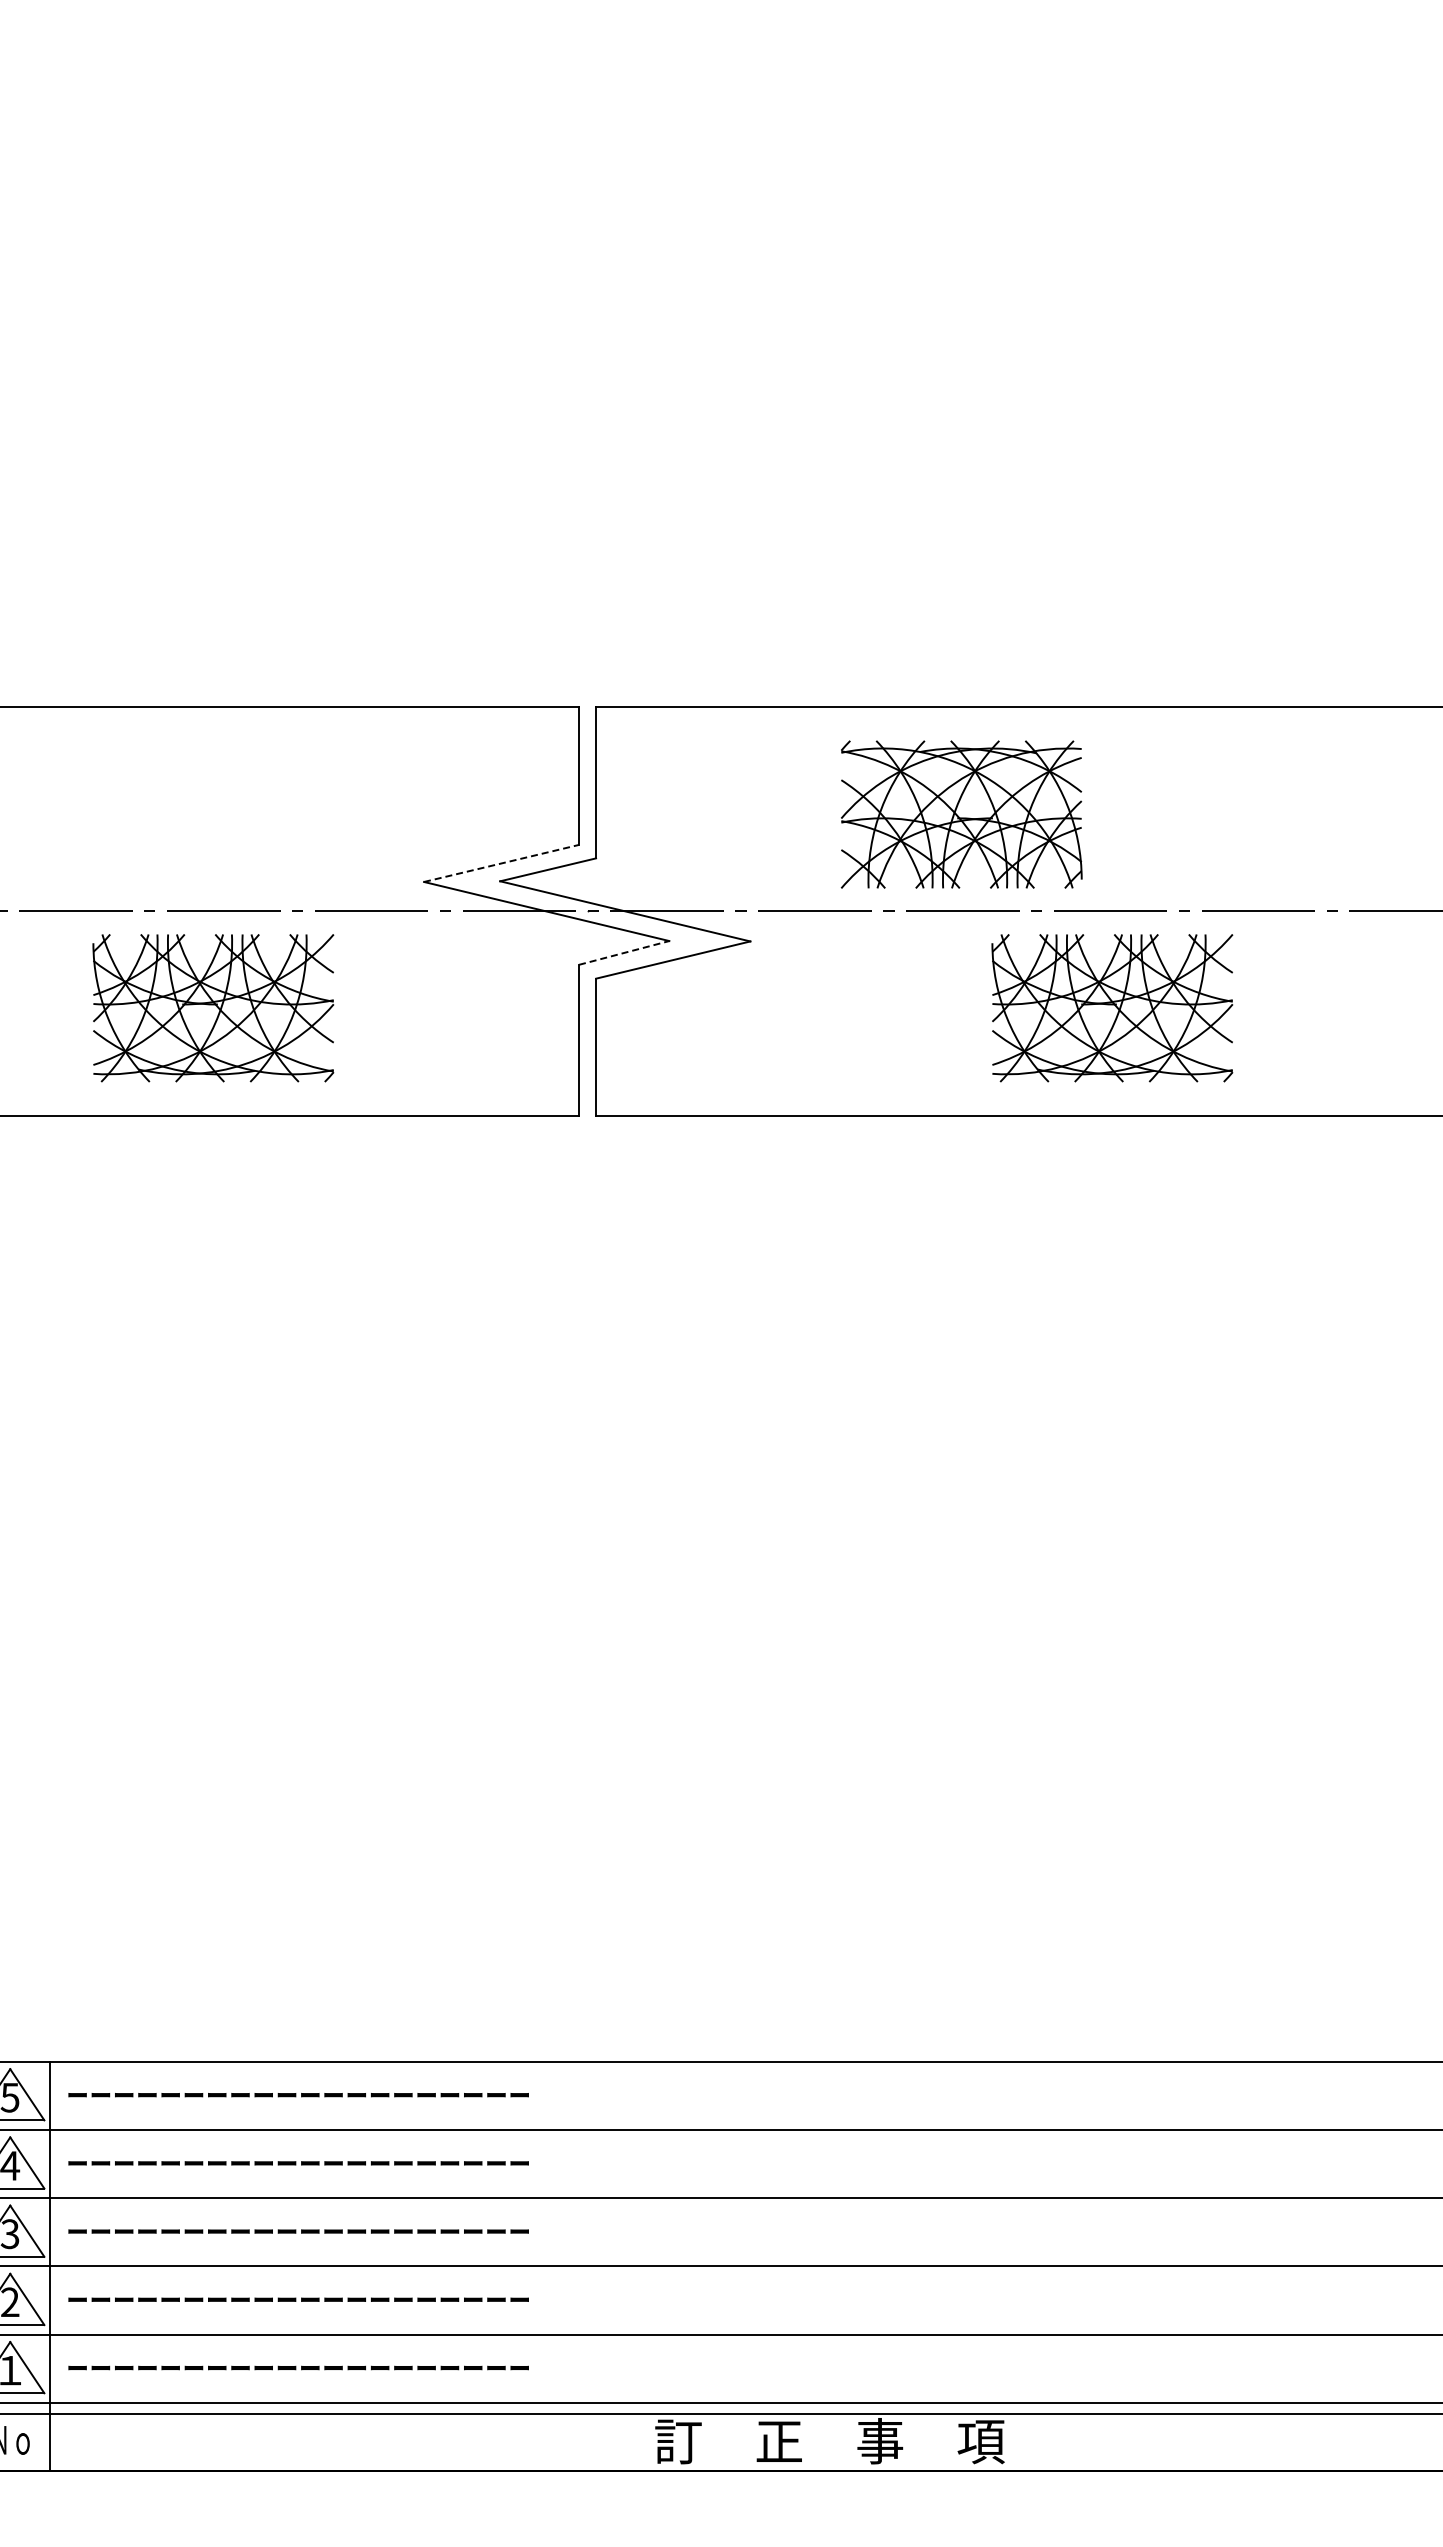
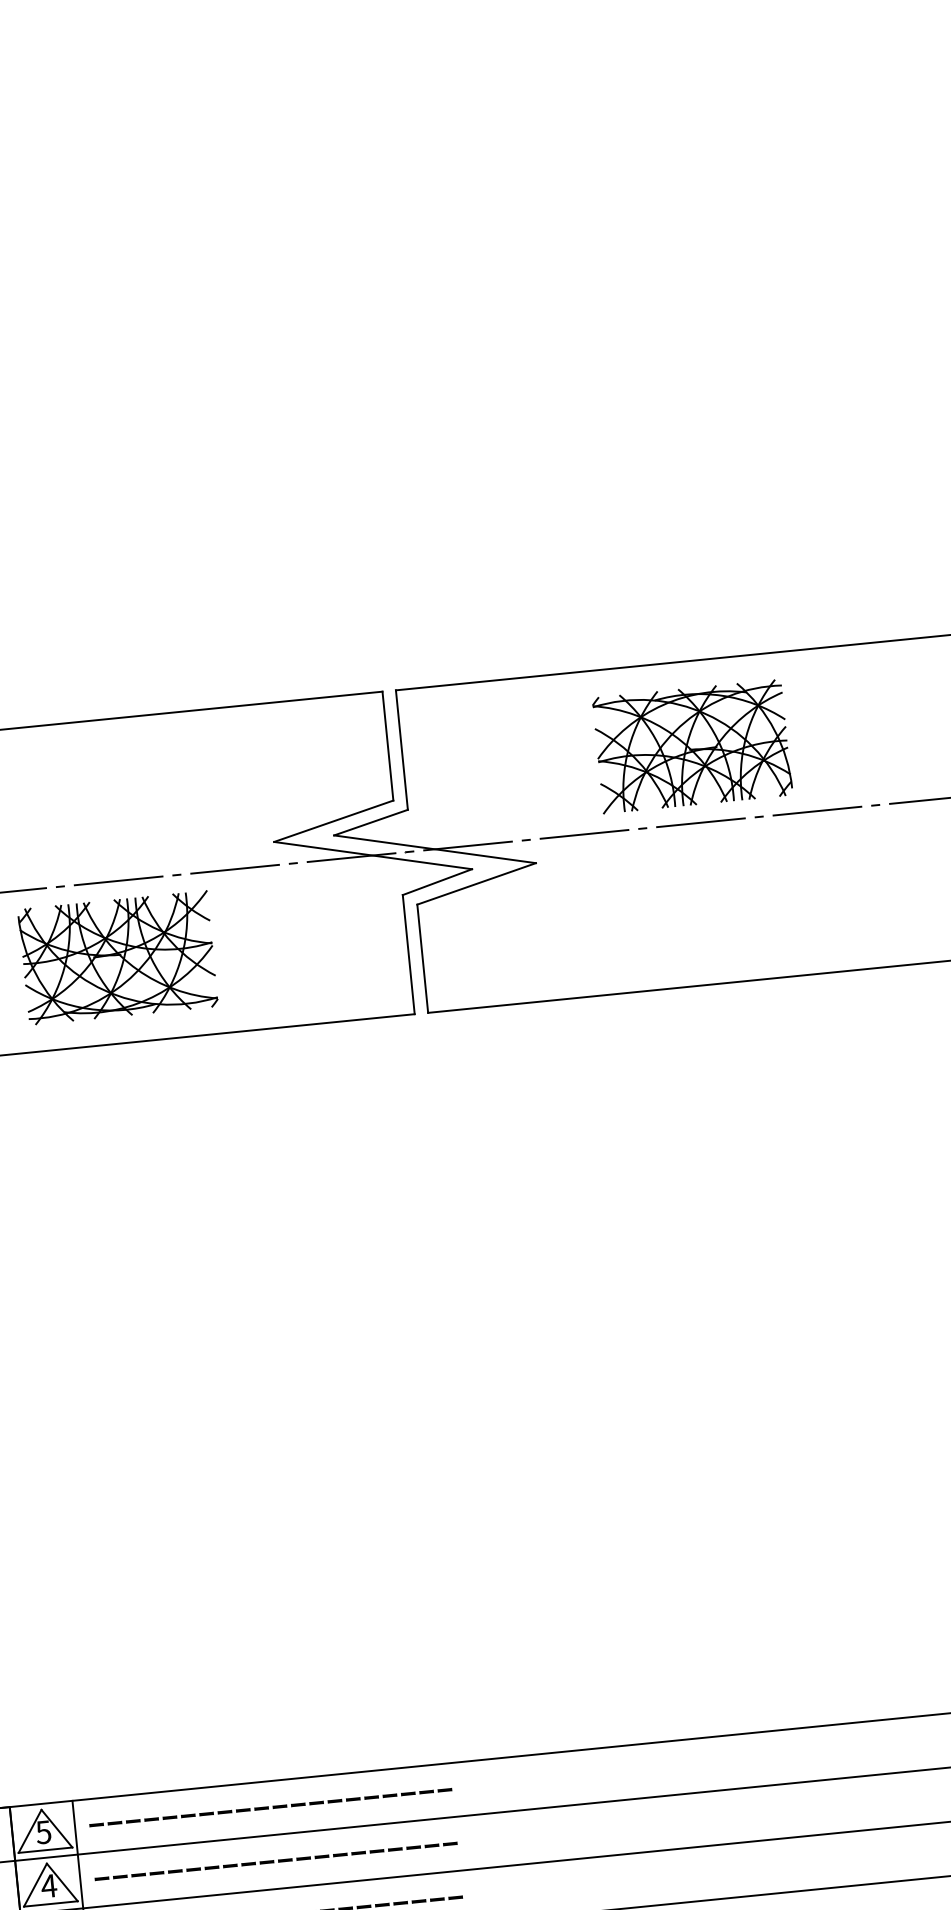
line: (501, 863) -> (333, 821), dashed -> solid
line: (624, 952) -> (437, 881), dashed -> solid
part: (1112, 1008) -> (826, 887), removed

